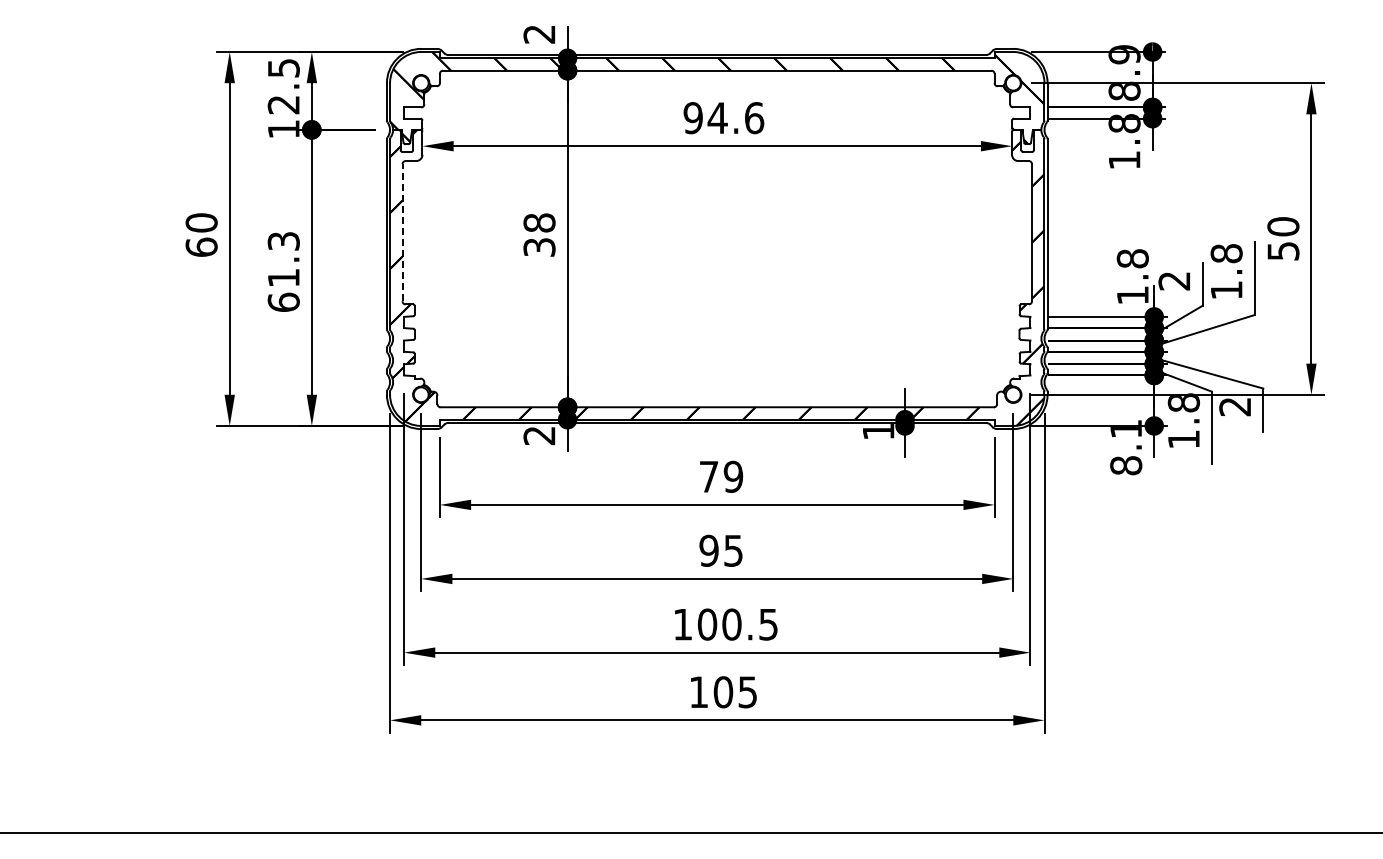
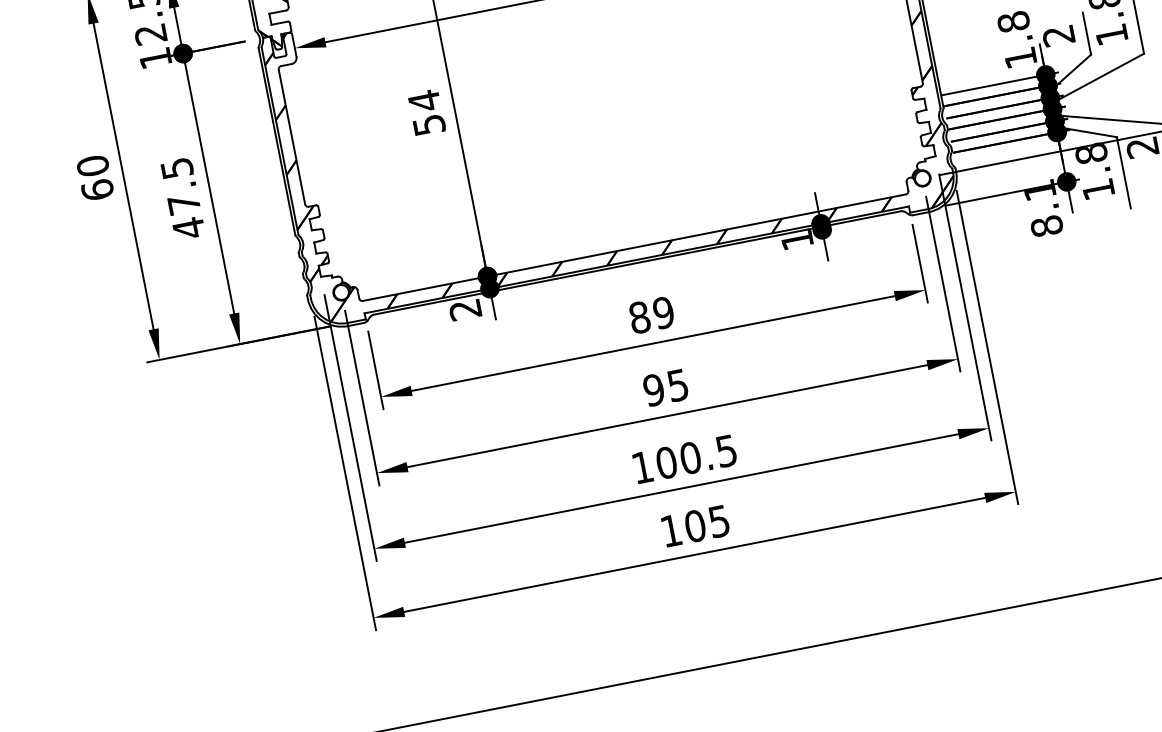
line: (402, 232) -> (291, 136), dashed -> solid
text: (539, 234) -> (426, 112), 38 -> 54
text: (283, 272) -> (182, 198), 61.3 -> 47.5
text: (708, 476) -> (639, 317), 79 -> 89

